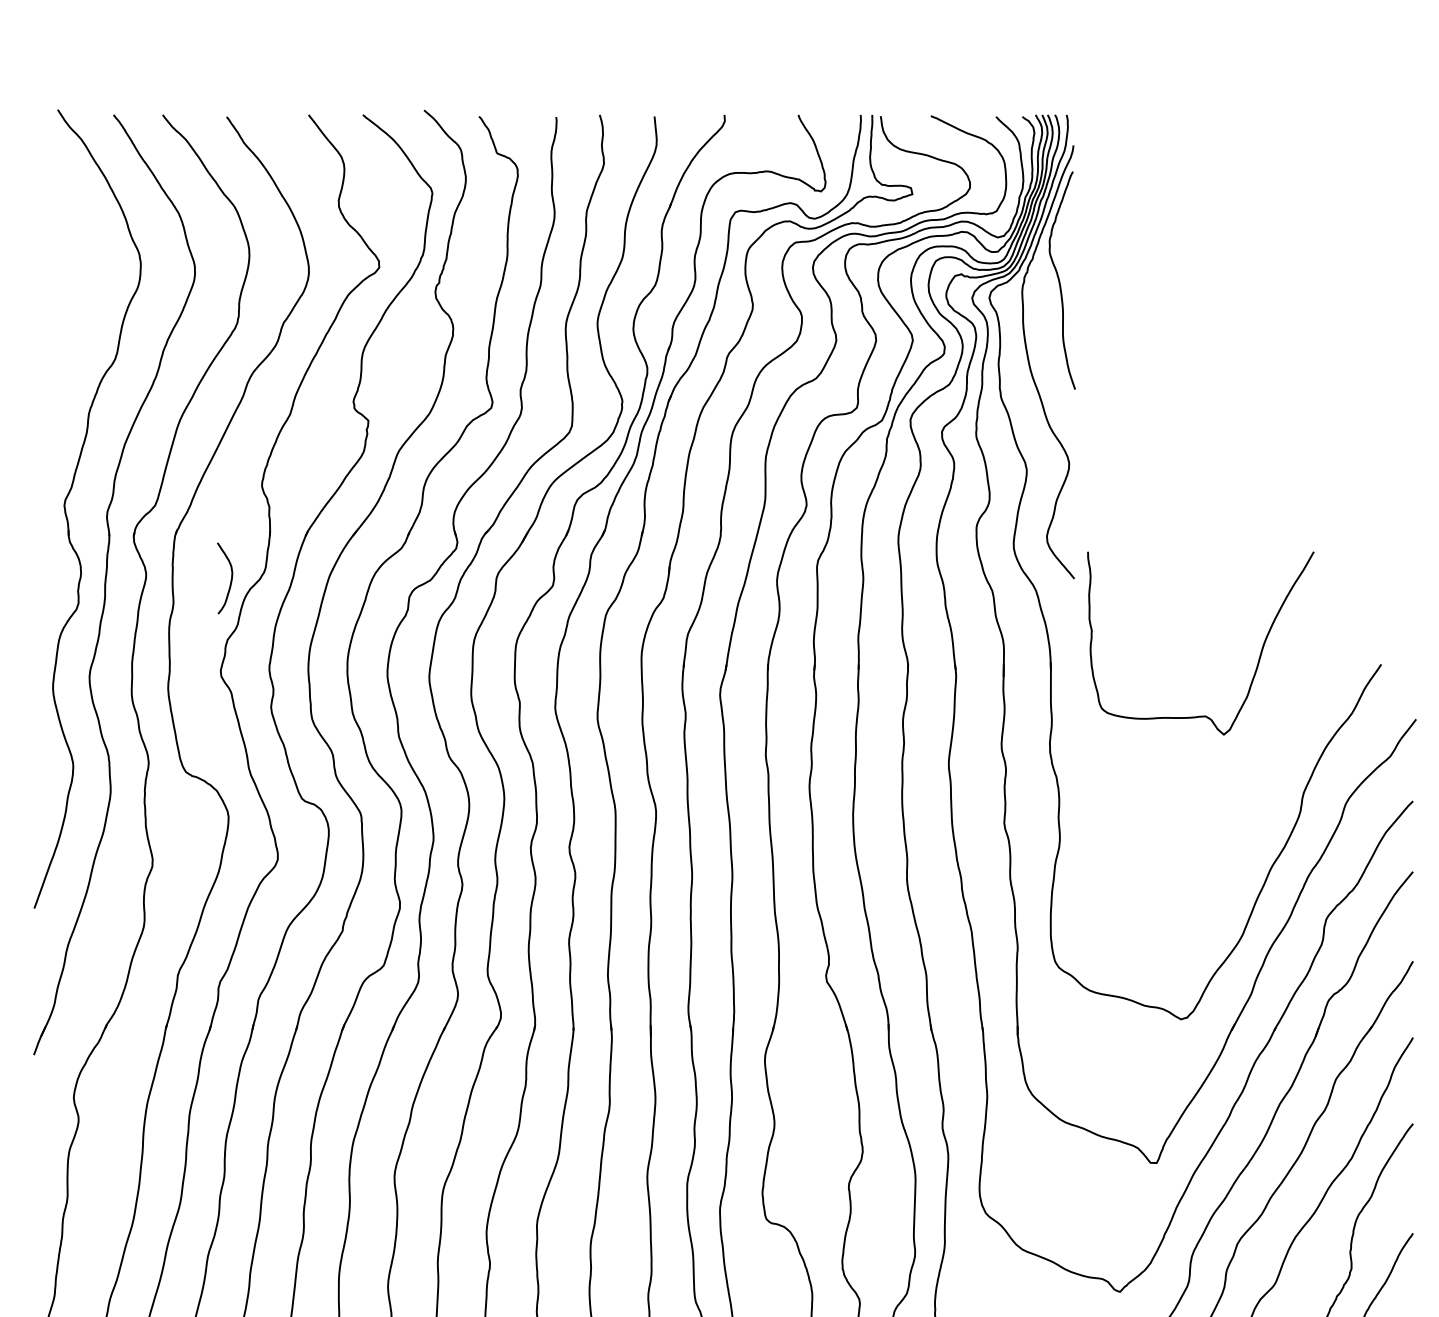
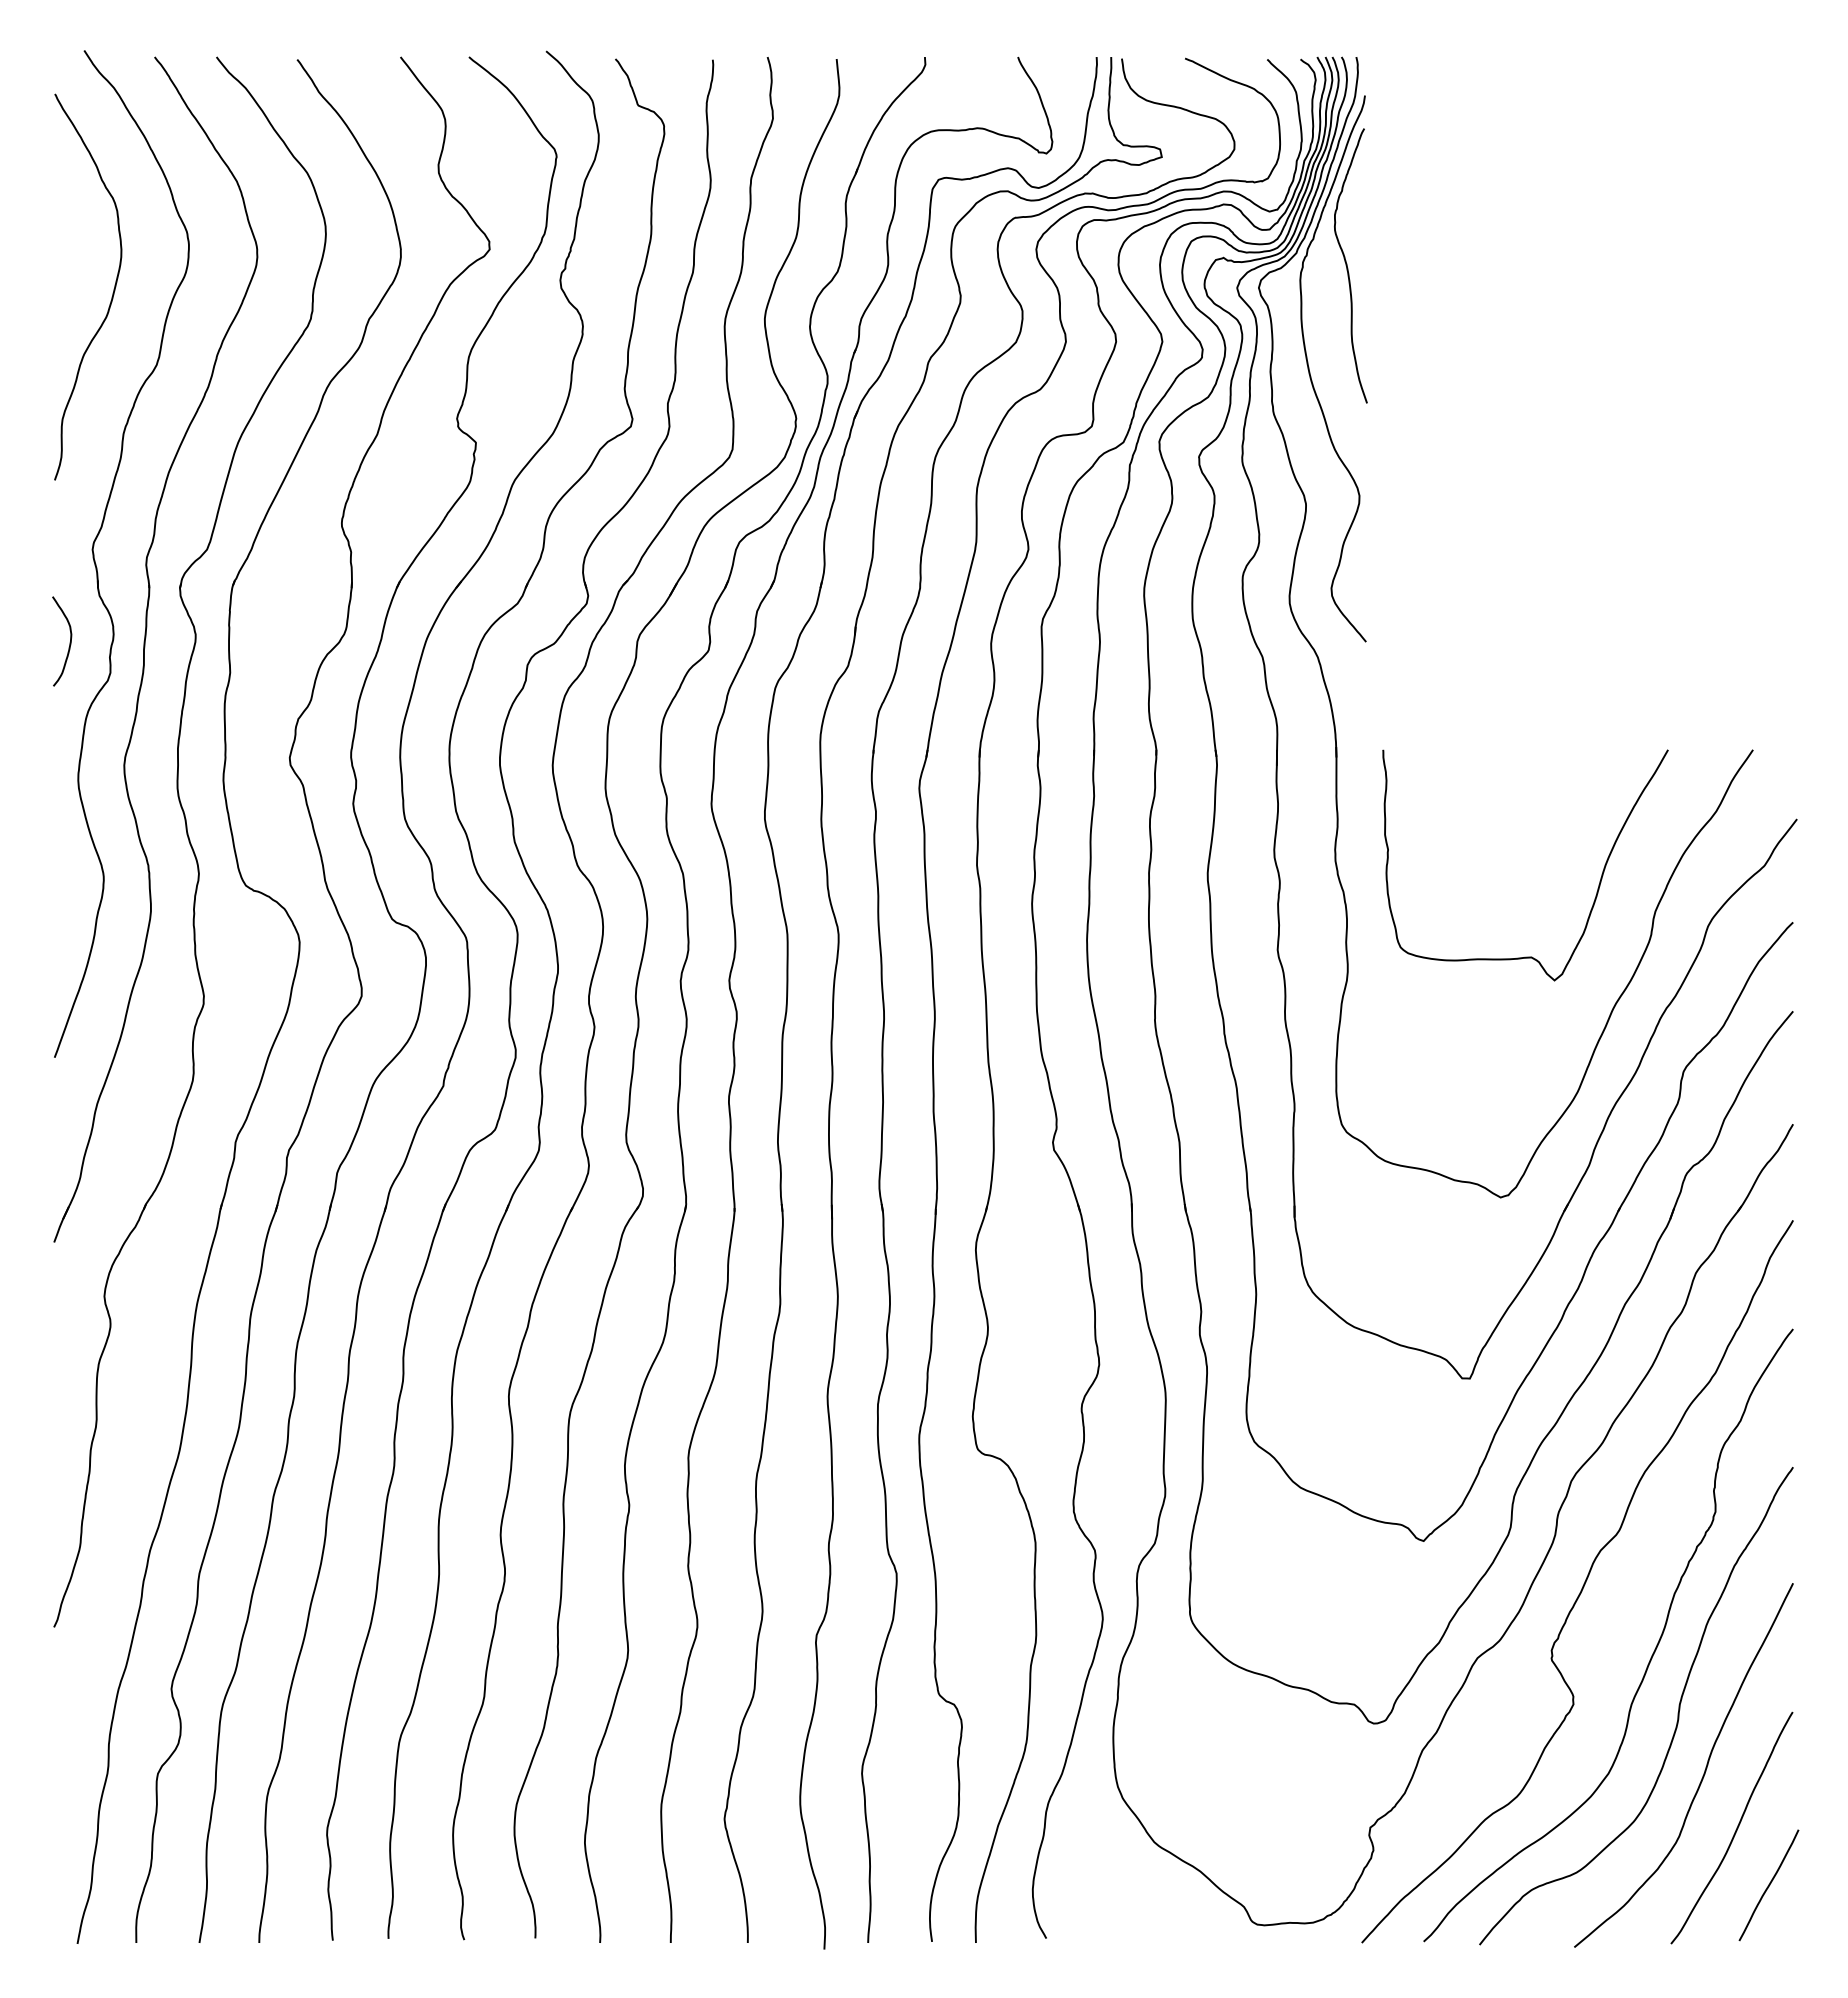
curve: (80, 302) -> (112, 293), added
curve: (230, 579) -> (69, 642), moved
curve: (1258, 658) -> (1598, 884), moved

